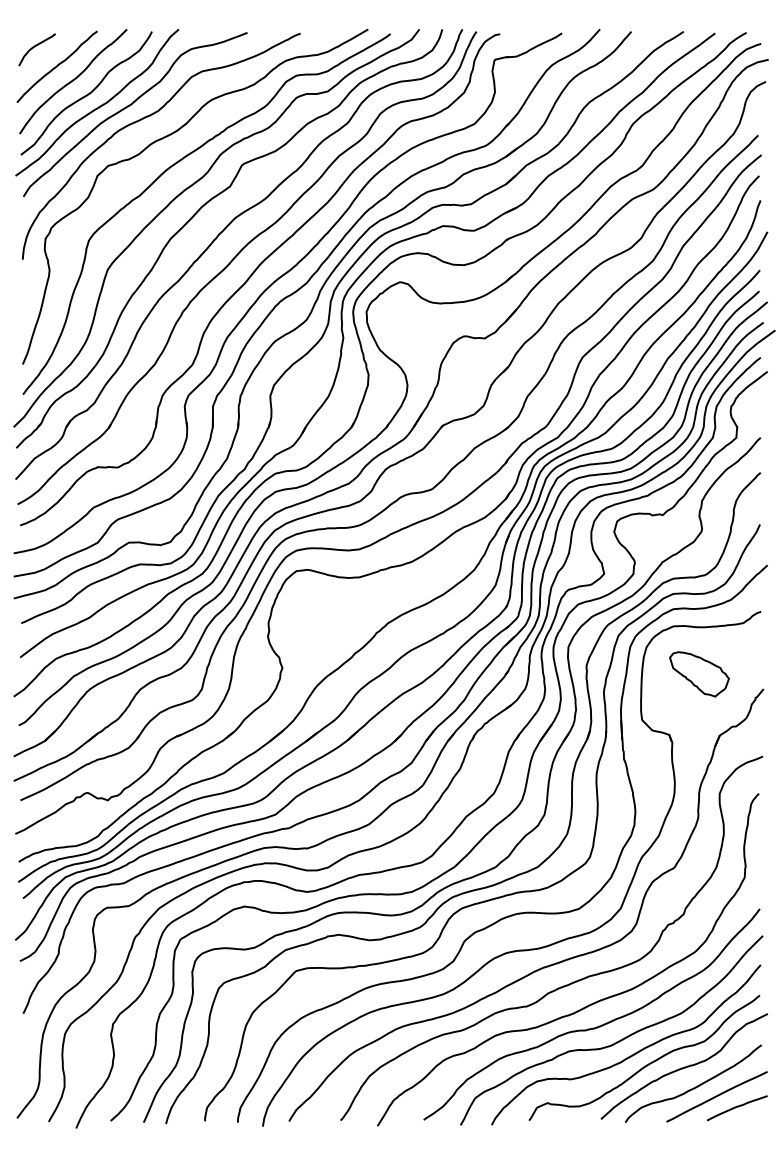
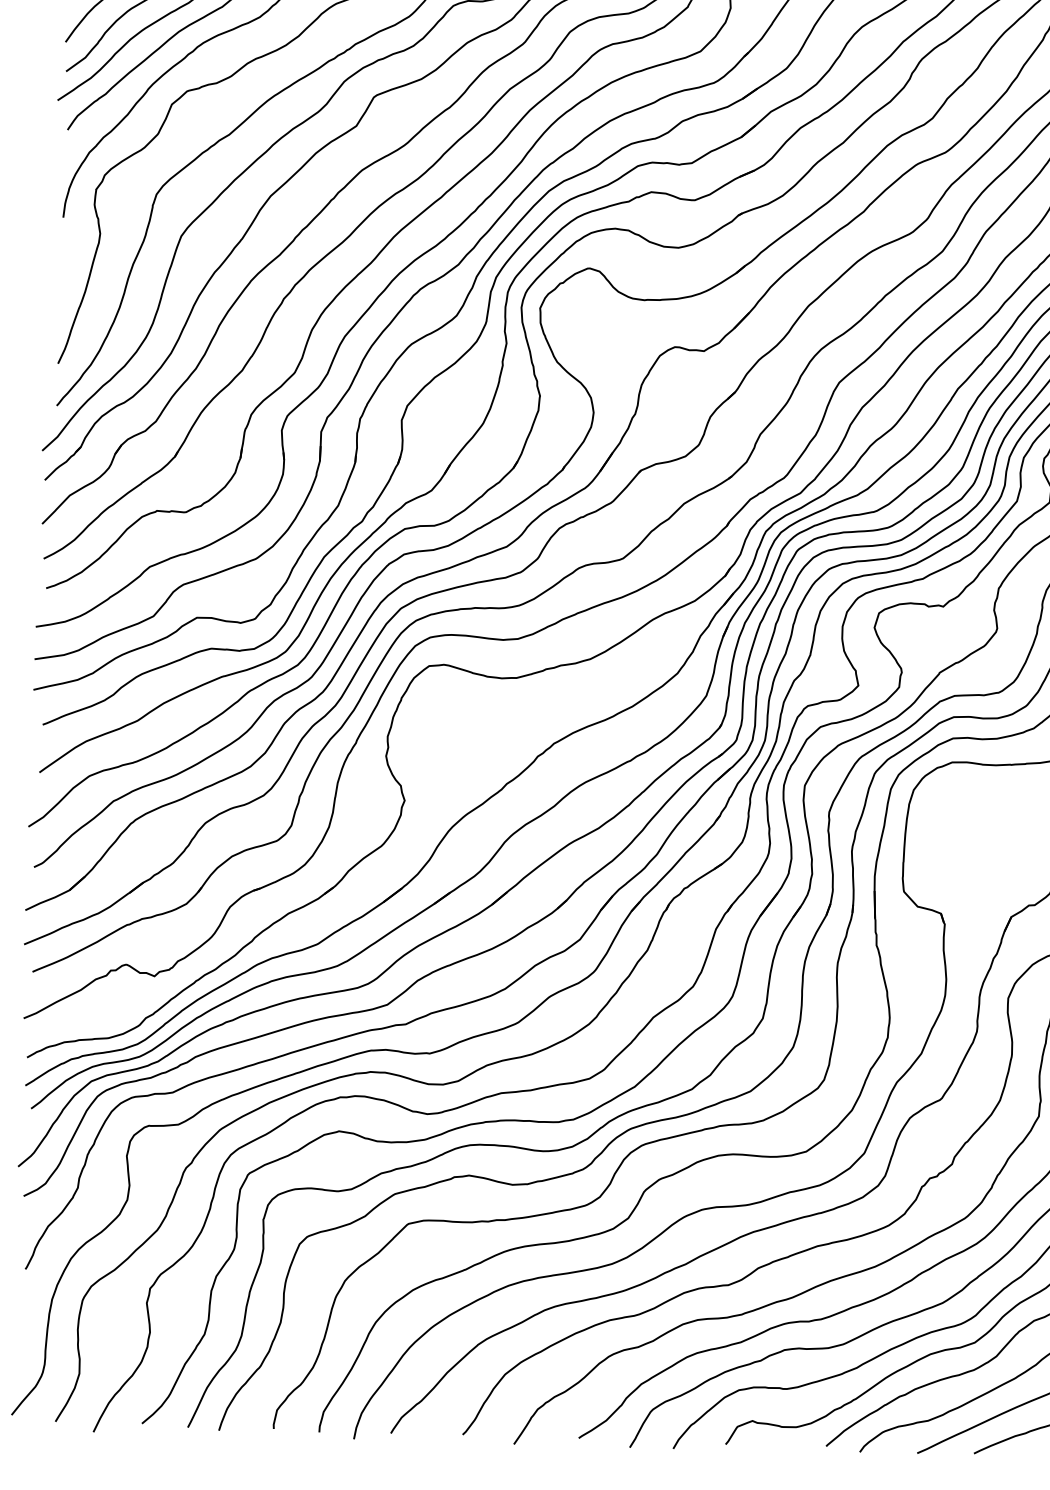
part: (699, 674) -> (986, 830), removed

